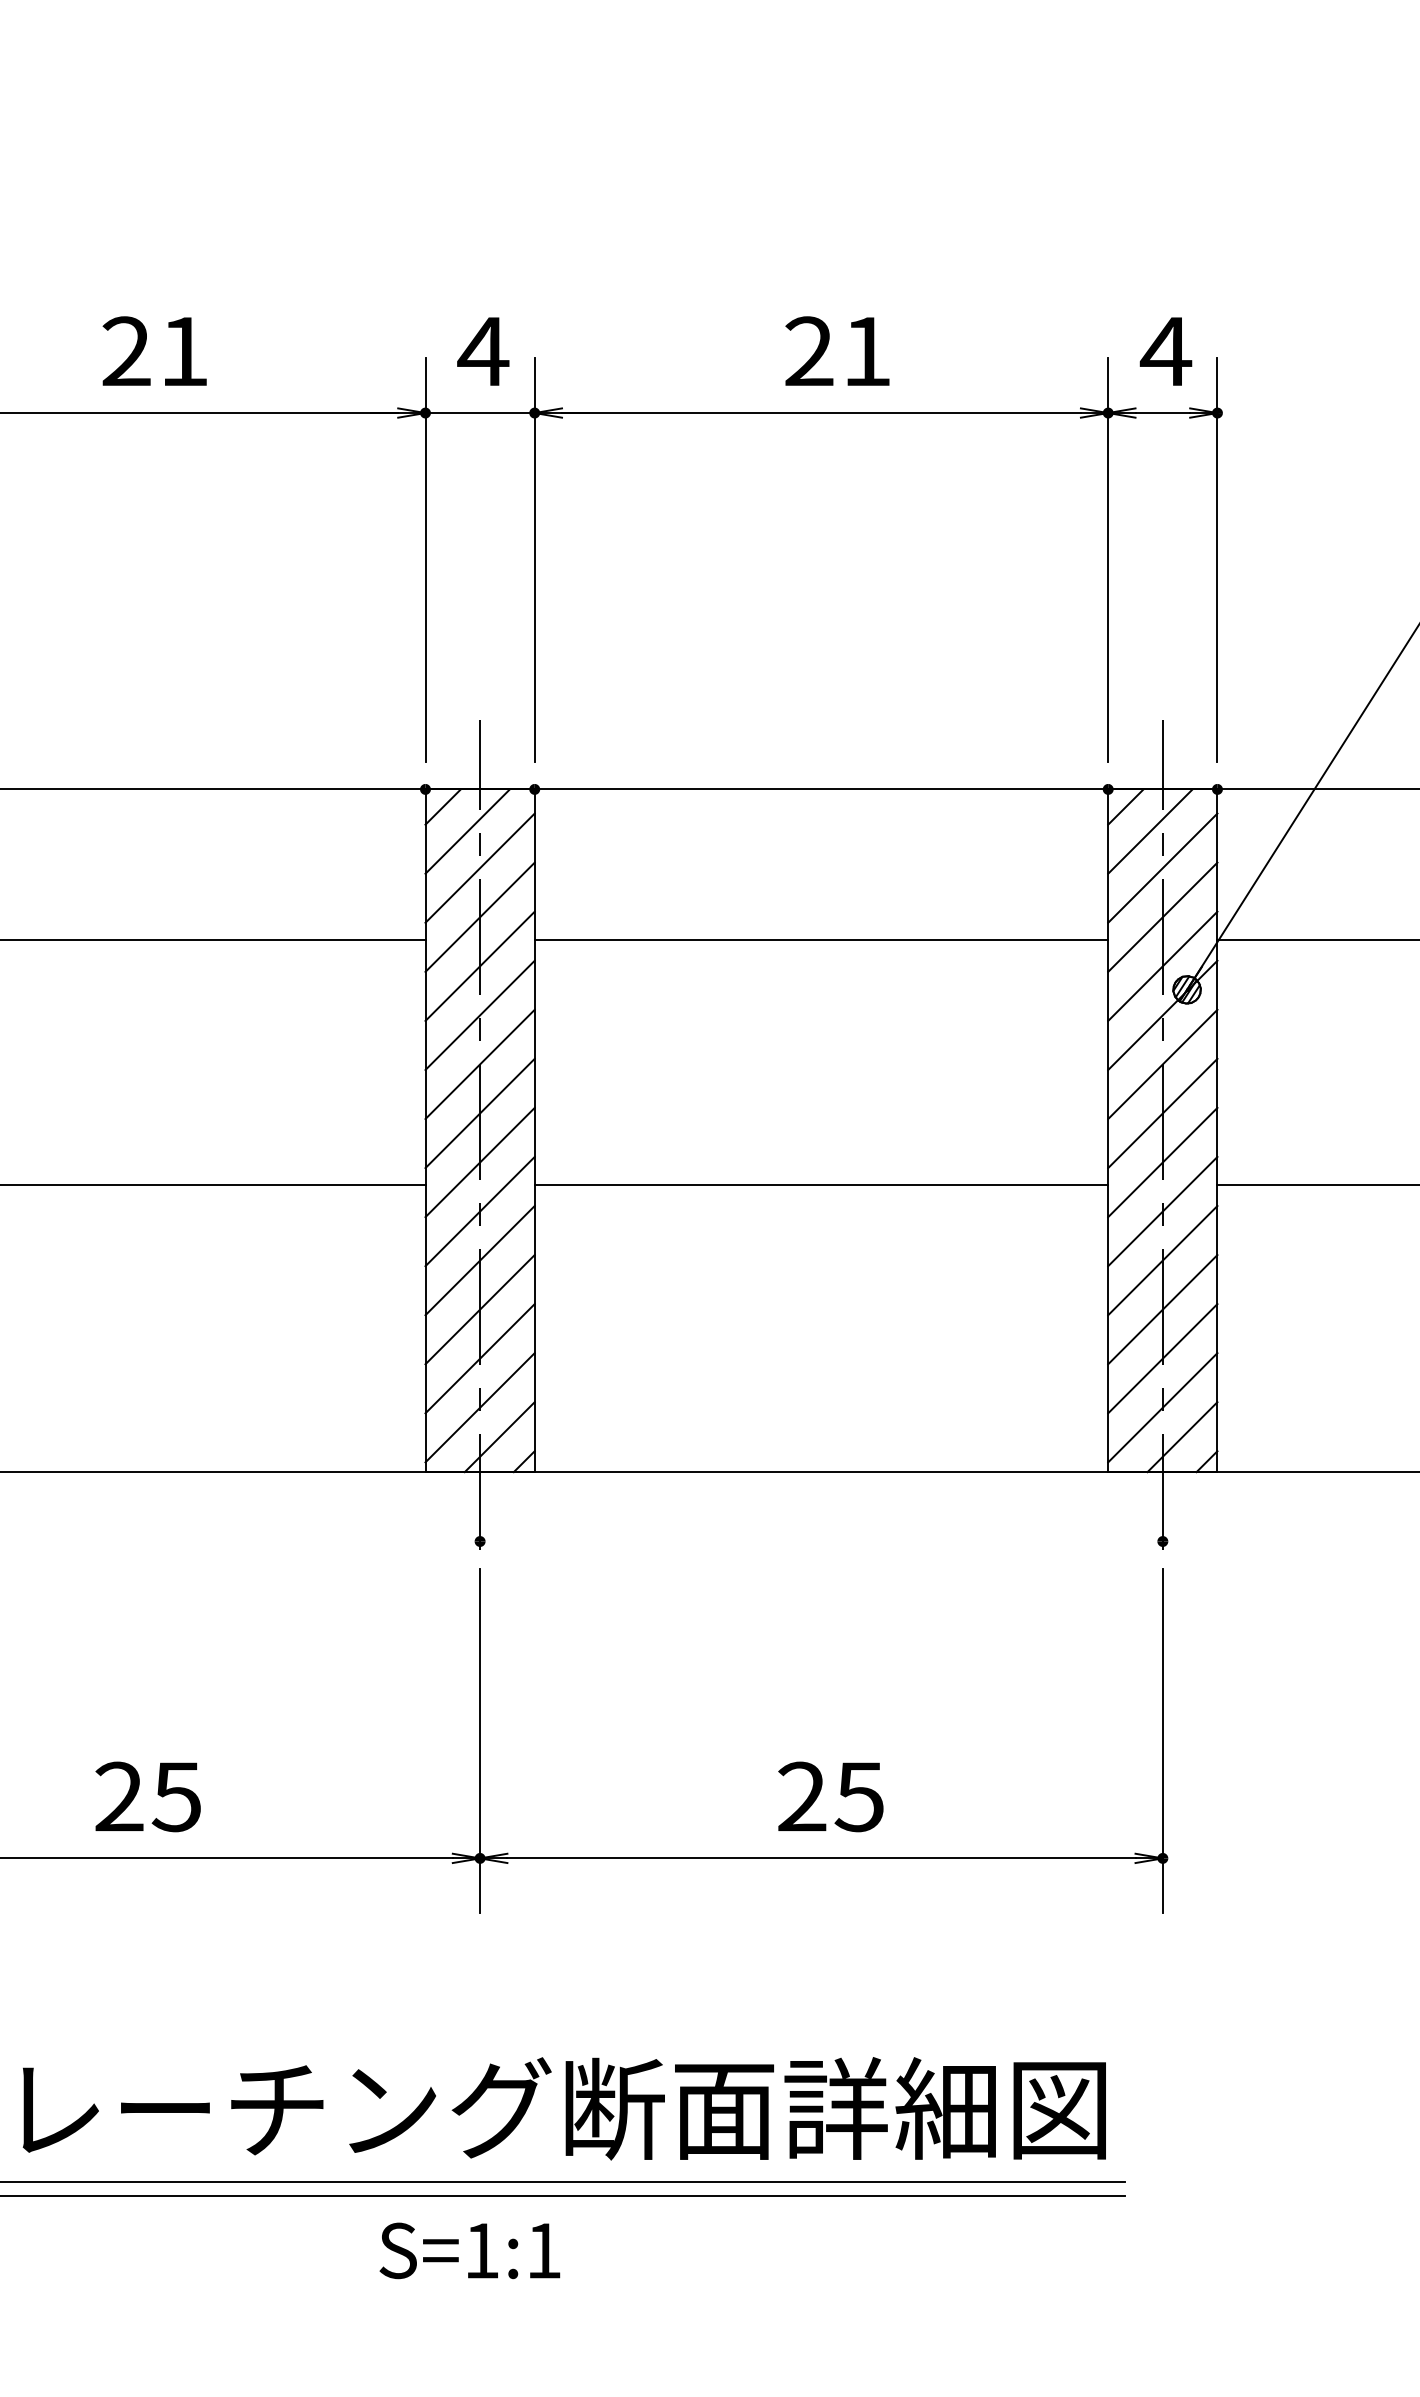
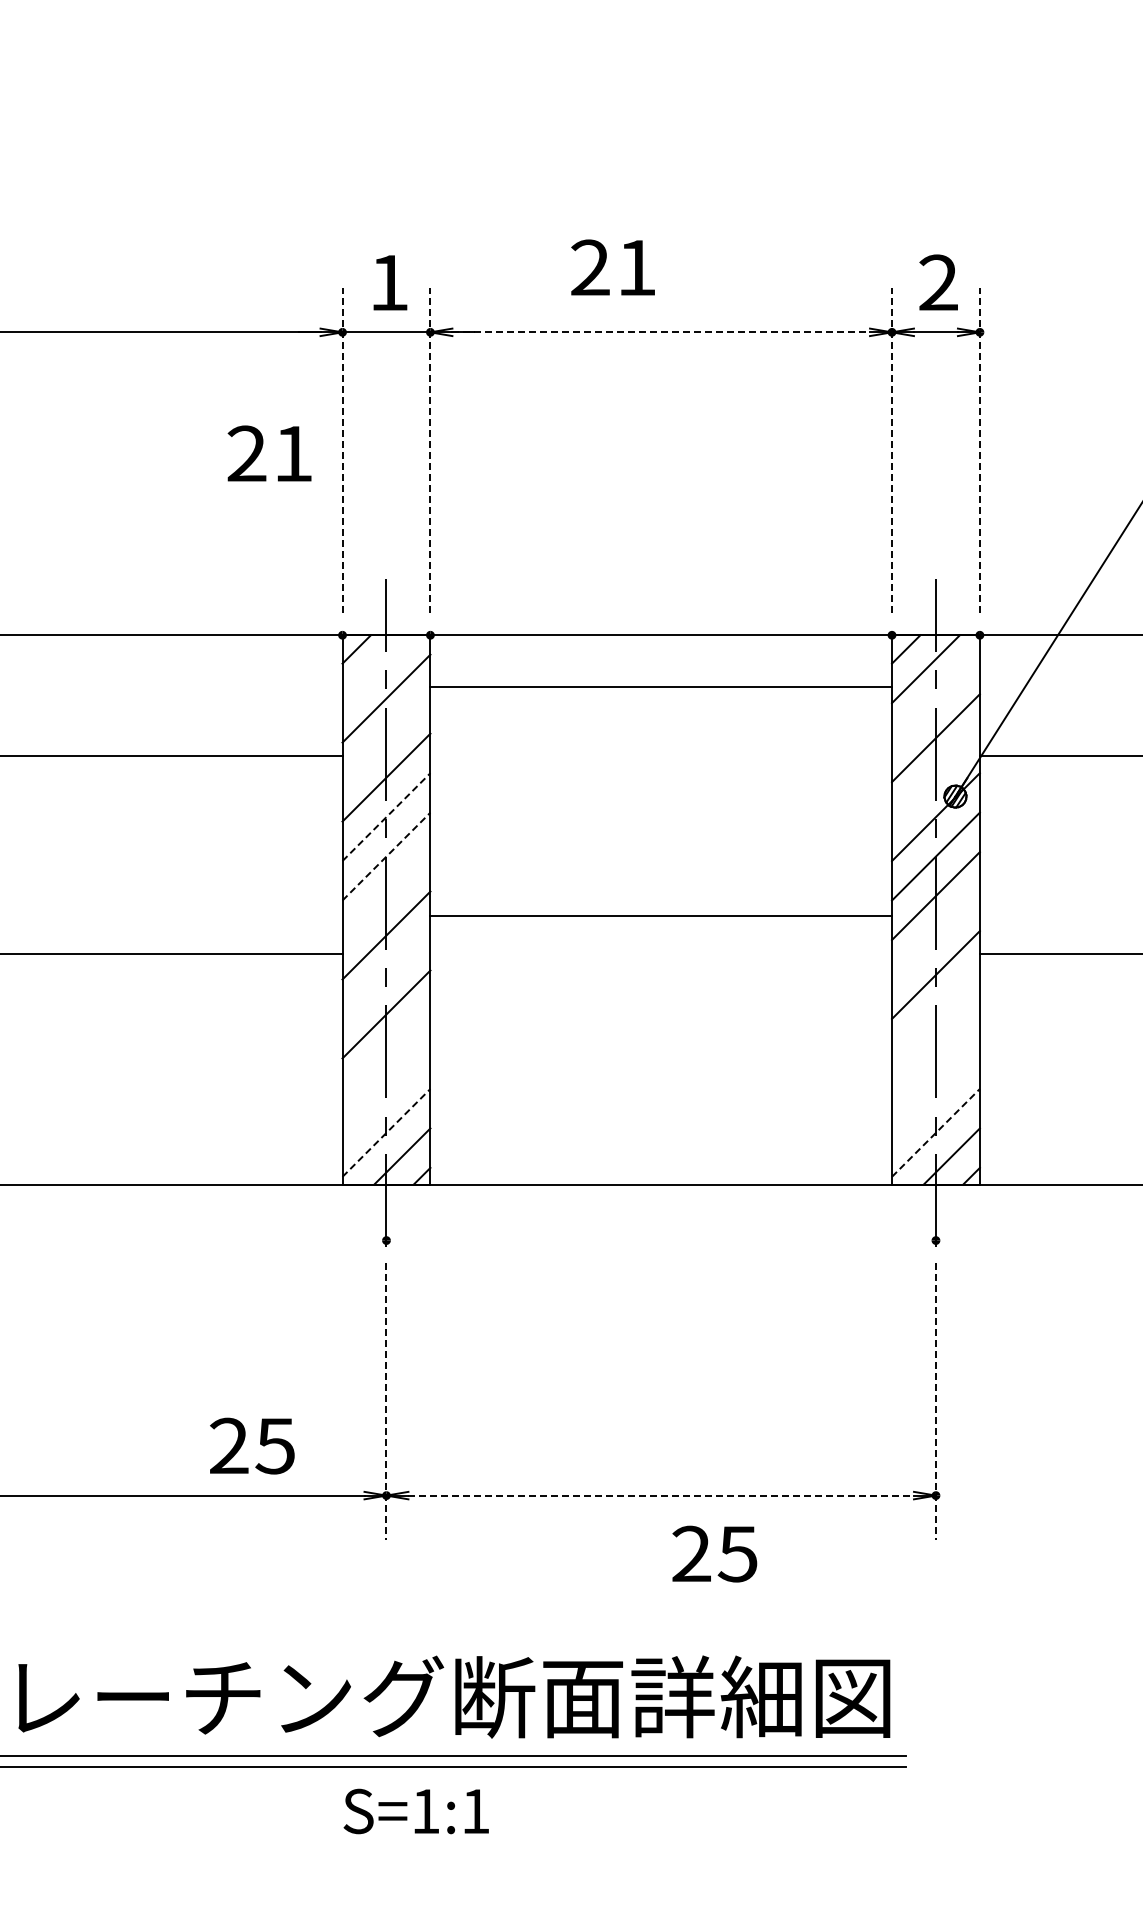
text: (154, 351) -> (269, 453), moved
text: (483, 351) -> (389, 282), 4 -> 1
text: (836, 351) -> (612, 267), moved
text: (1165, 351) -> (938, 282), 4 -> 2
line: (821, 413) -> (661, 332), solid -> dashed
line: (425, 559) -> (342, 450), solid -> dashed
line: (534, 559) -> (430, 450), solid -> dashed
line: (1107, 559) -> (891, 450), solid -> dashed
line: (1216, 559) -> (979, 450), solid -> dashed
line: (467, 831) -> (376, 669), removed
line: (1162, 867) -> (935, 698), removed
line: (480, 917) -> (386, 738), removed
line: (820, 940) -> (660, 687), moved
line: (1162, 966) -> (935, 777), removed
line: (480, 1014) -> (386, 816), solid -> dashed
line: (480, 1064) -> (386, 856), solid -> dashed
line: (480, 1114) -> (386, 896), removed
line: (1162, 1162) -> (935, 935), removed
line: (820, 1184) -> (660, 915), moved
line: (480, 1210) -> (386, 974), removed
line: (1162, 1260) -> (935, 1014), removed
line: (480, 1309) -> (386, 1053), removed
line: (1162, 1309) -> (935, 1053), removed
line: (480, 1358) -> (386, 1093), removed
line: (1162, 1358) -> (935, 1093), removed
line: (480, 1407) -> (386, 1132), solid -> dashed
line: (1163, 1407) -> (936, 1132), solid -> dashed
line: (480, 1741) -> (386, 1401), solid -> dashed
line: (1162, 1741) -> (935, 1401), solid -> dashed
text: (148, 1796) -> (252, 1445), moved
text: (830, 1796) -> (714, 1553), moved
line: (821, 1858) -> (661, 1495), solid -> dashed
text: (468, 2250) -> (415, 1811), moved

